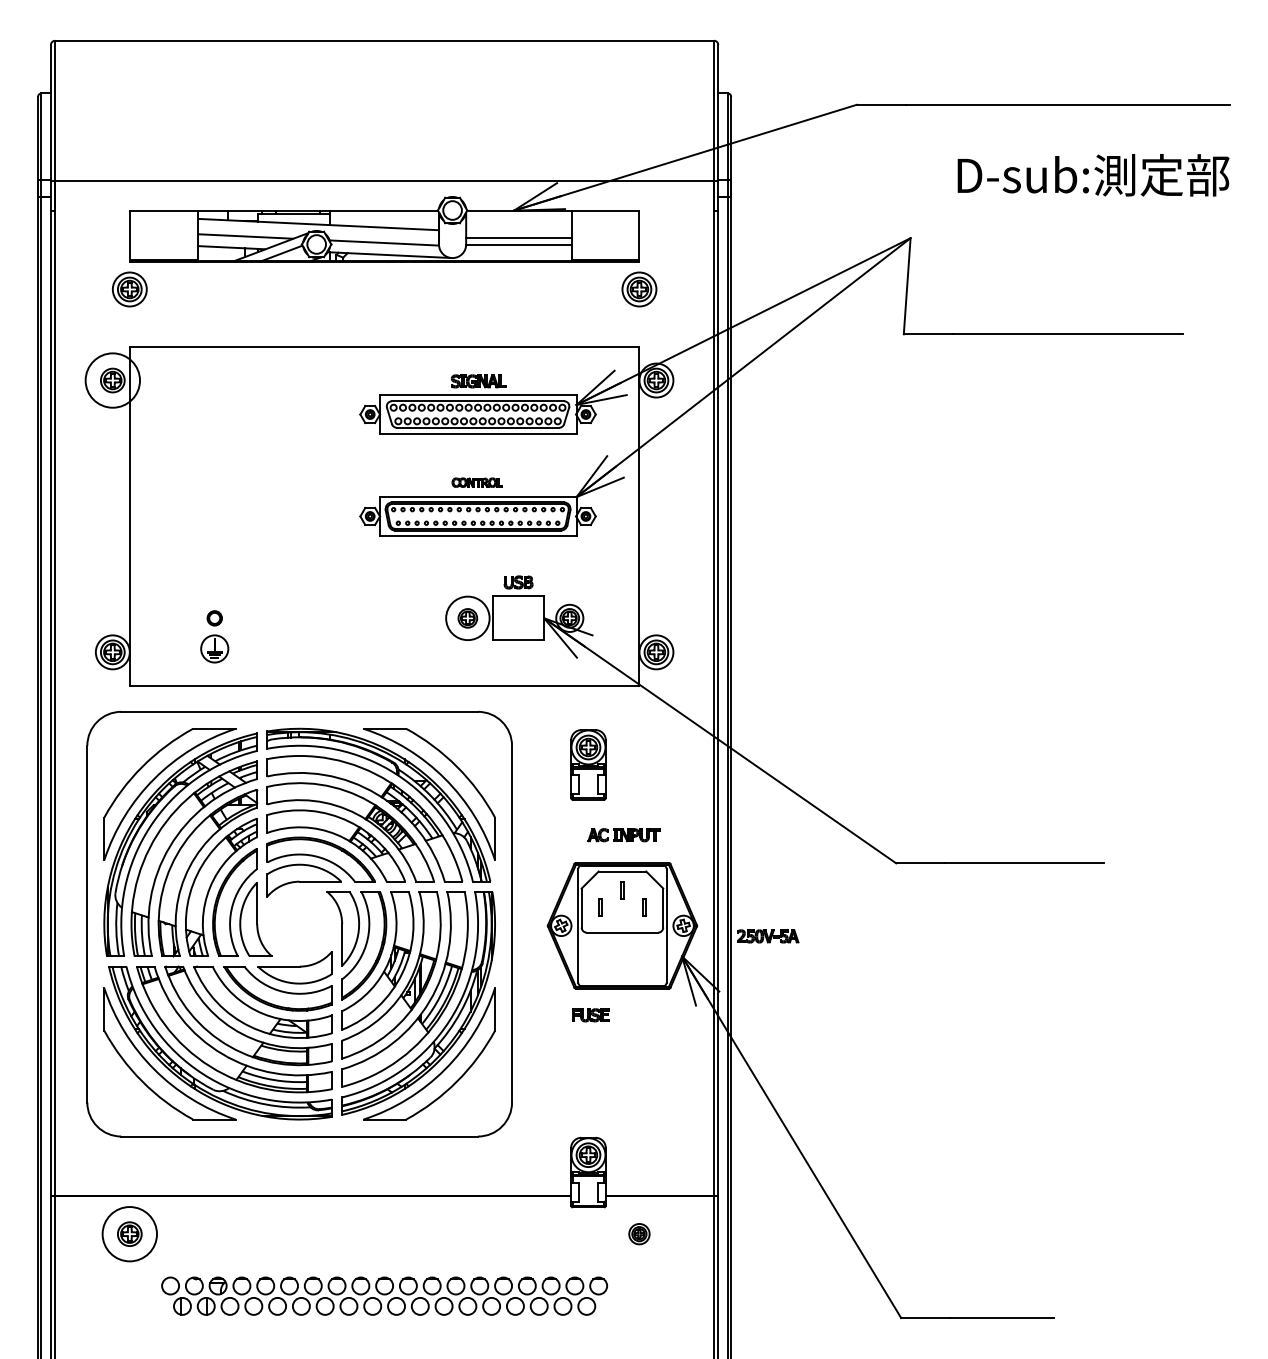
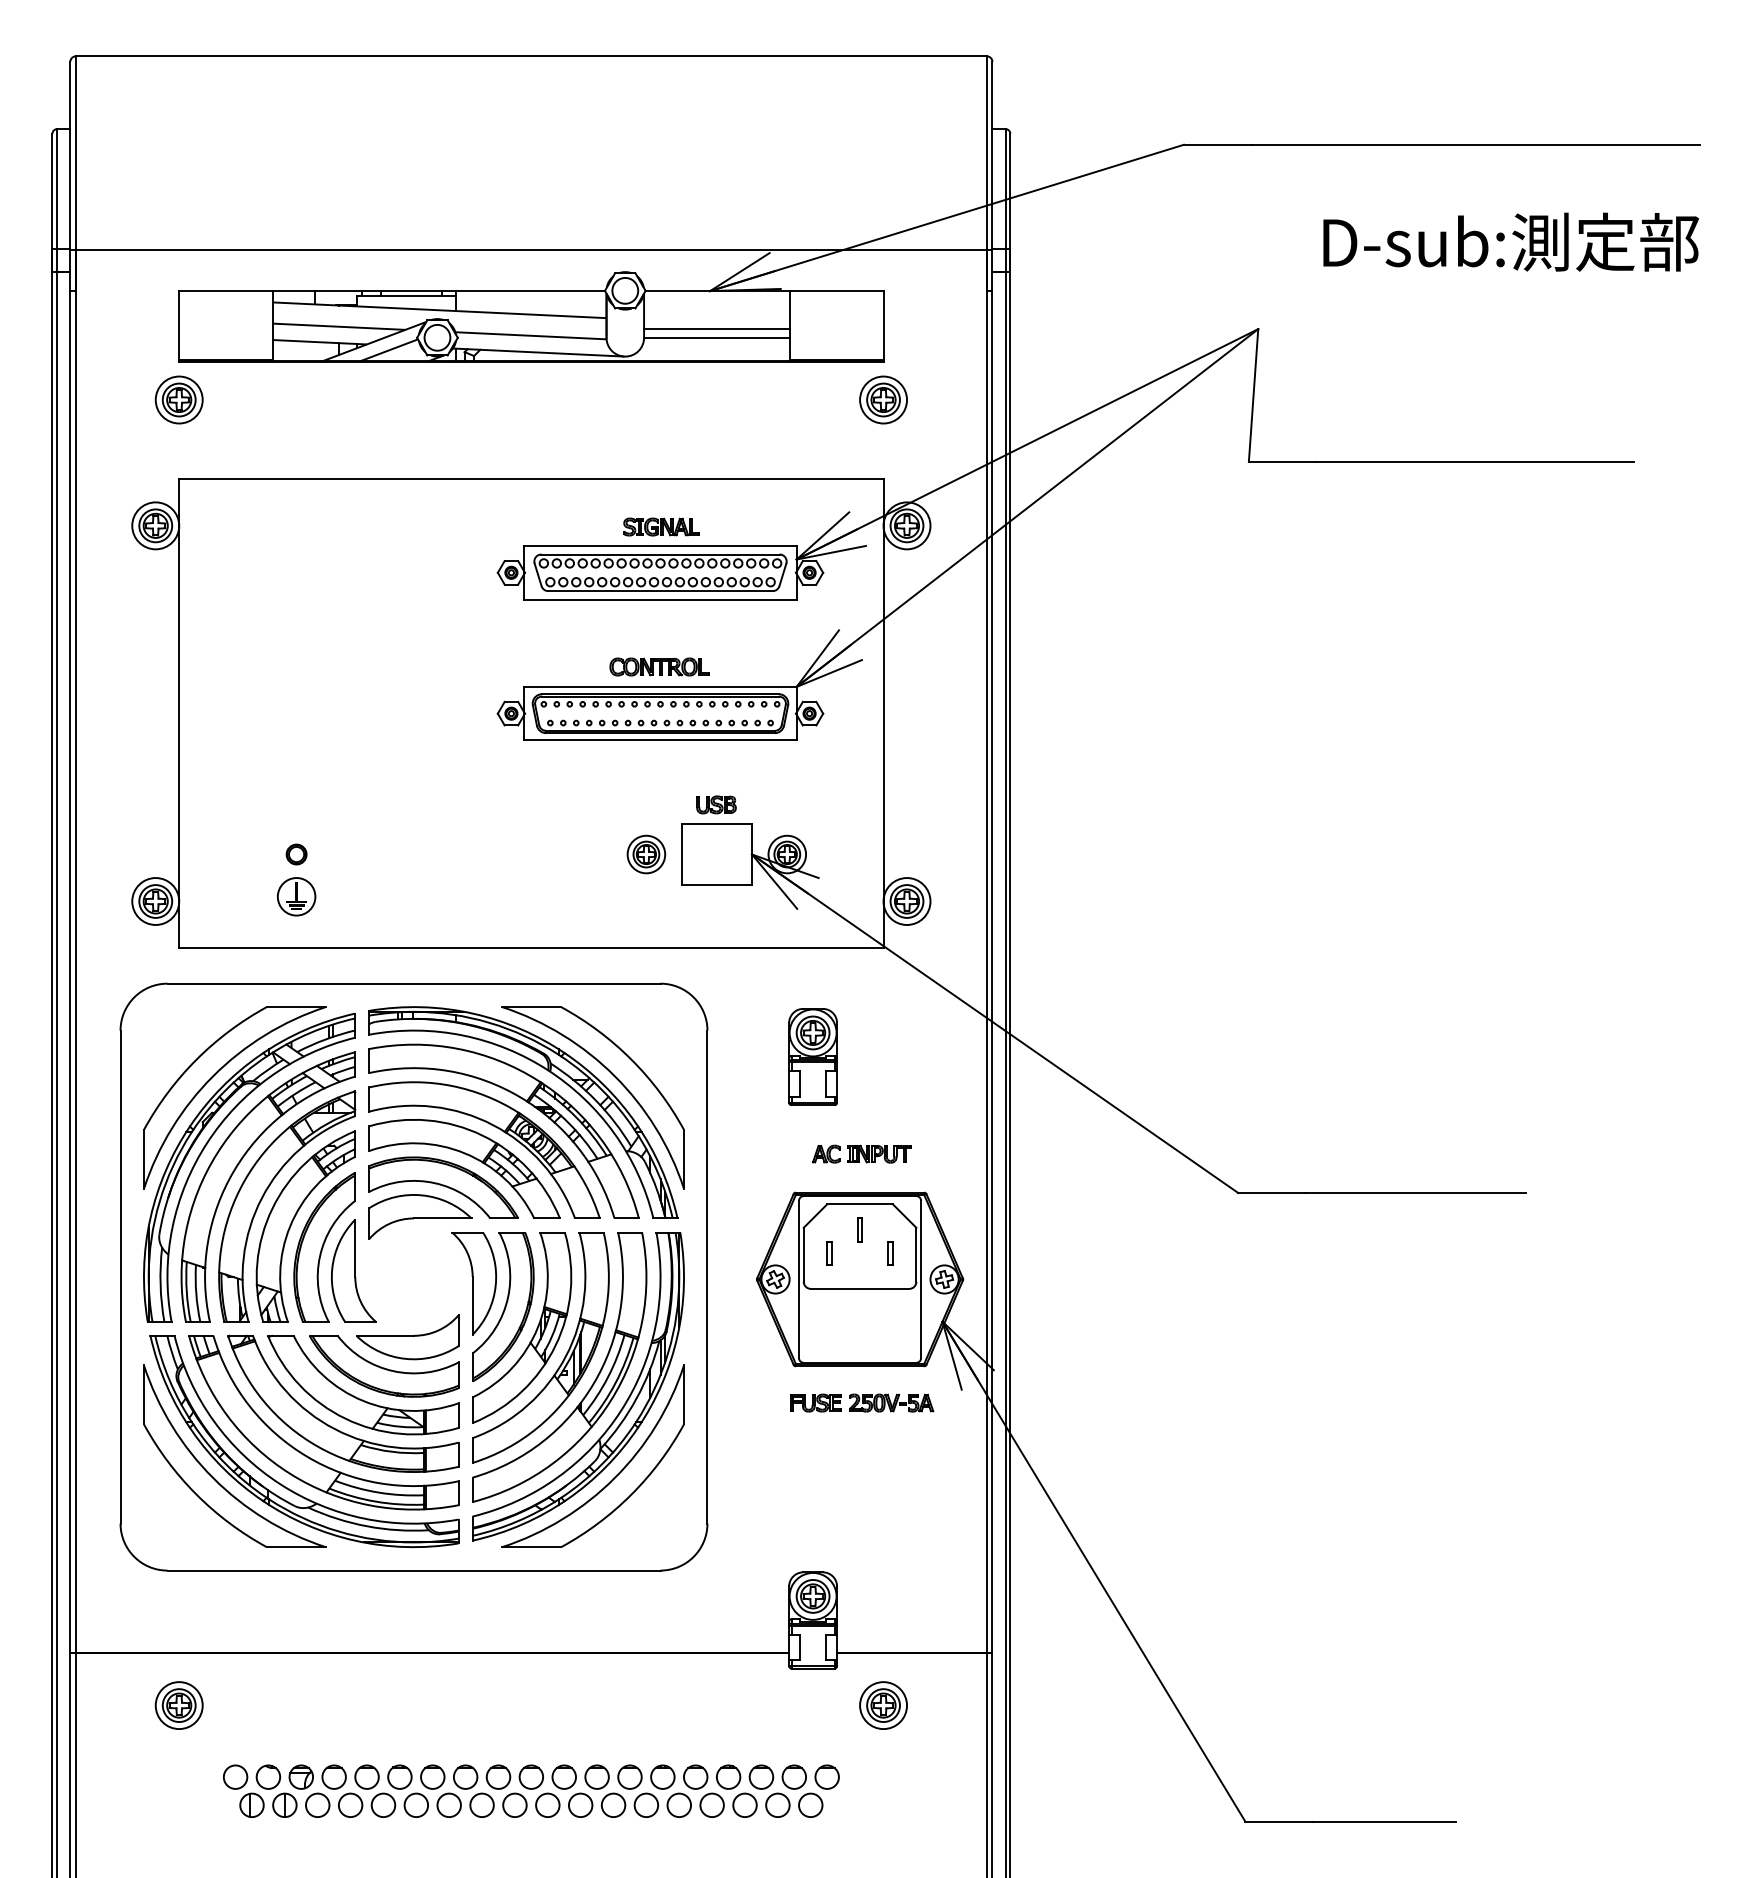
circle: (112, 380) -> (155, 525), size x0.62
part: (477, 482) -> (659, 666), size x1.43
circle: (467, 618) -> (646, 854), size x0.62
part: (768, 936) -> (891, 1402), moved
circle: (129, 1234) -> (178, 1705), size x0.62
part: (639, 1234) -> (883, 1705), size x1.67

